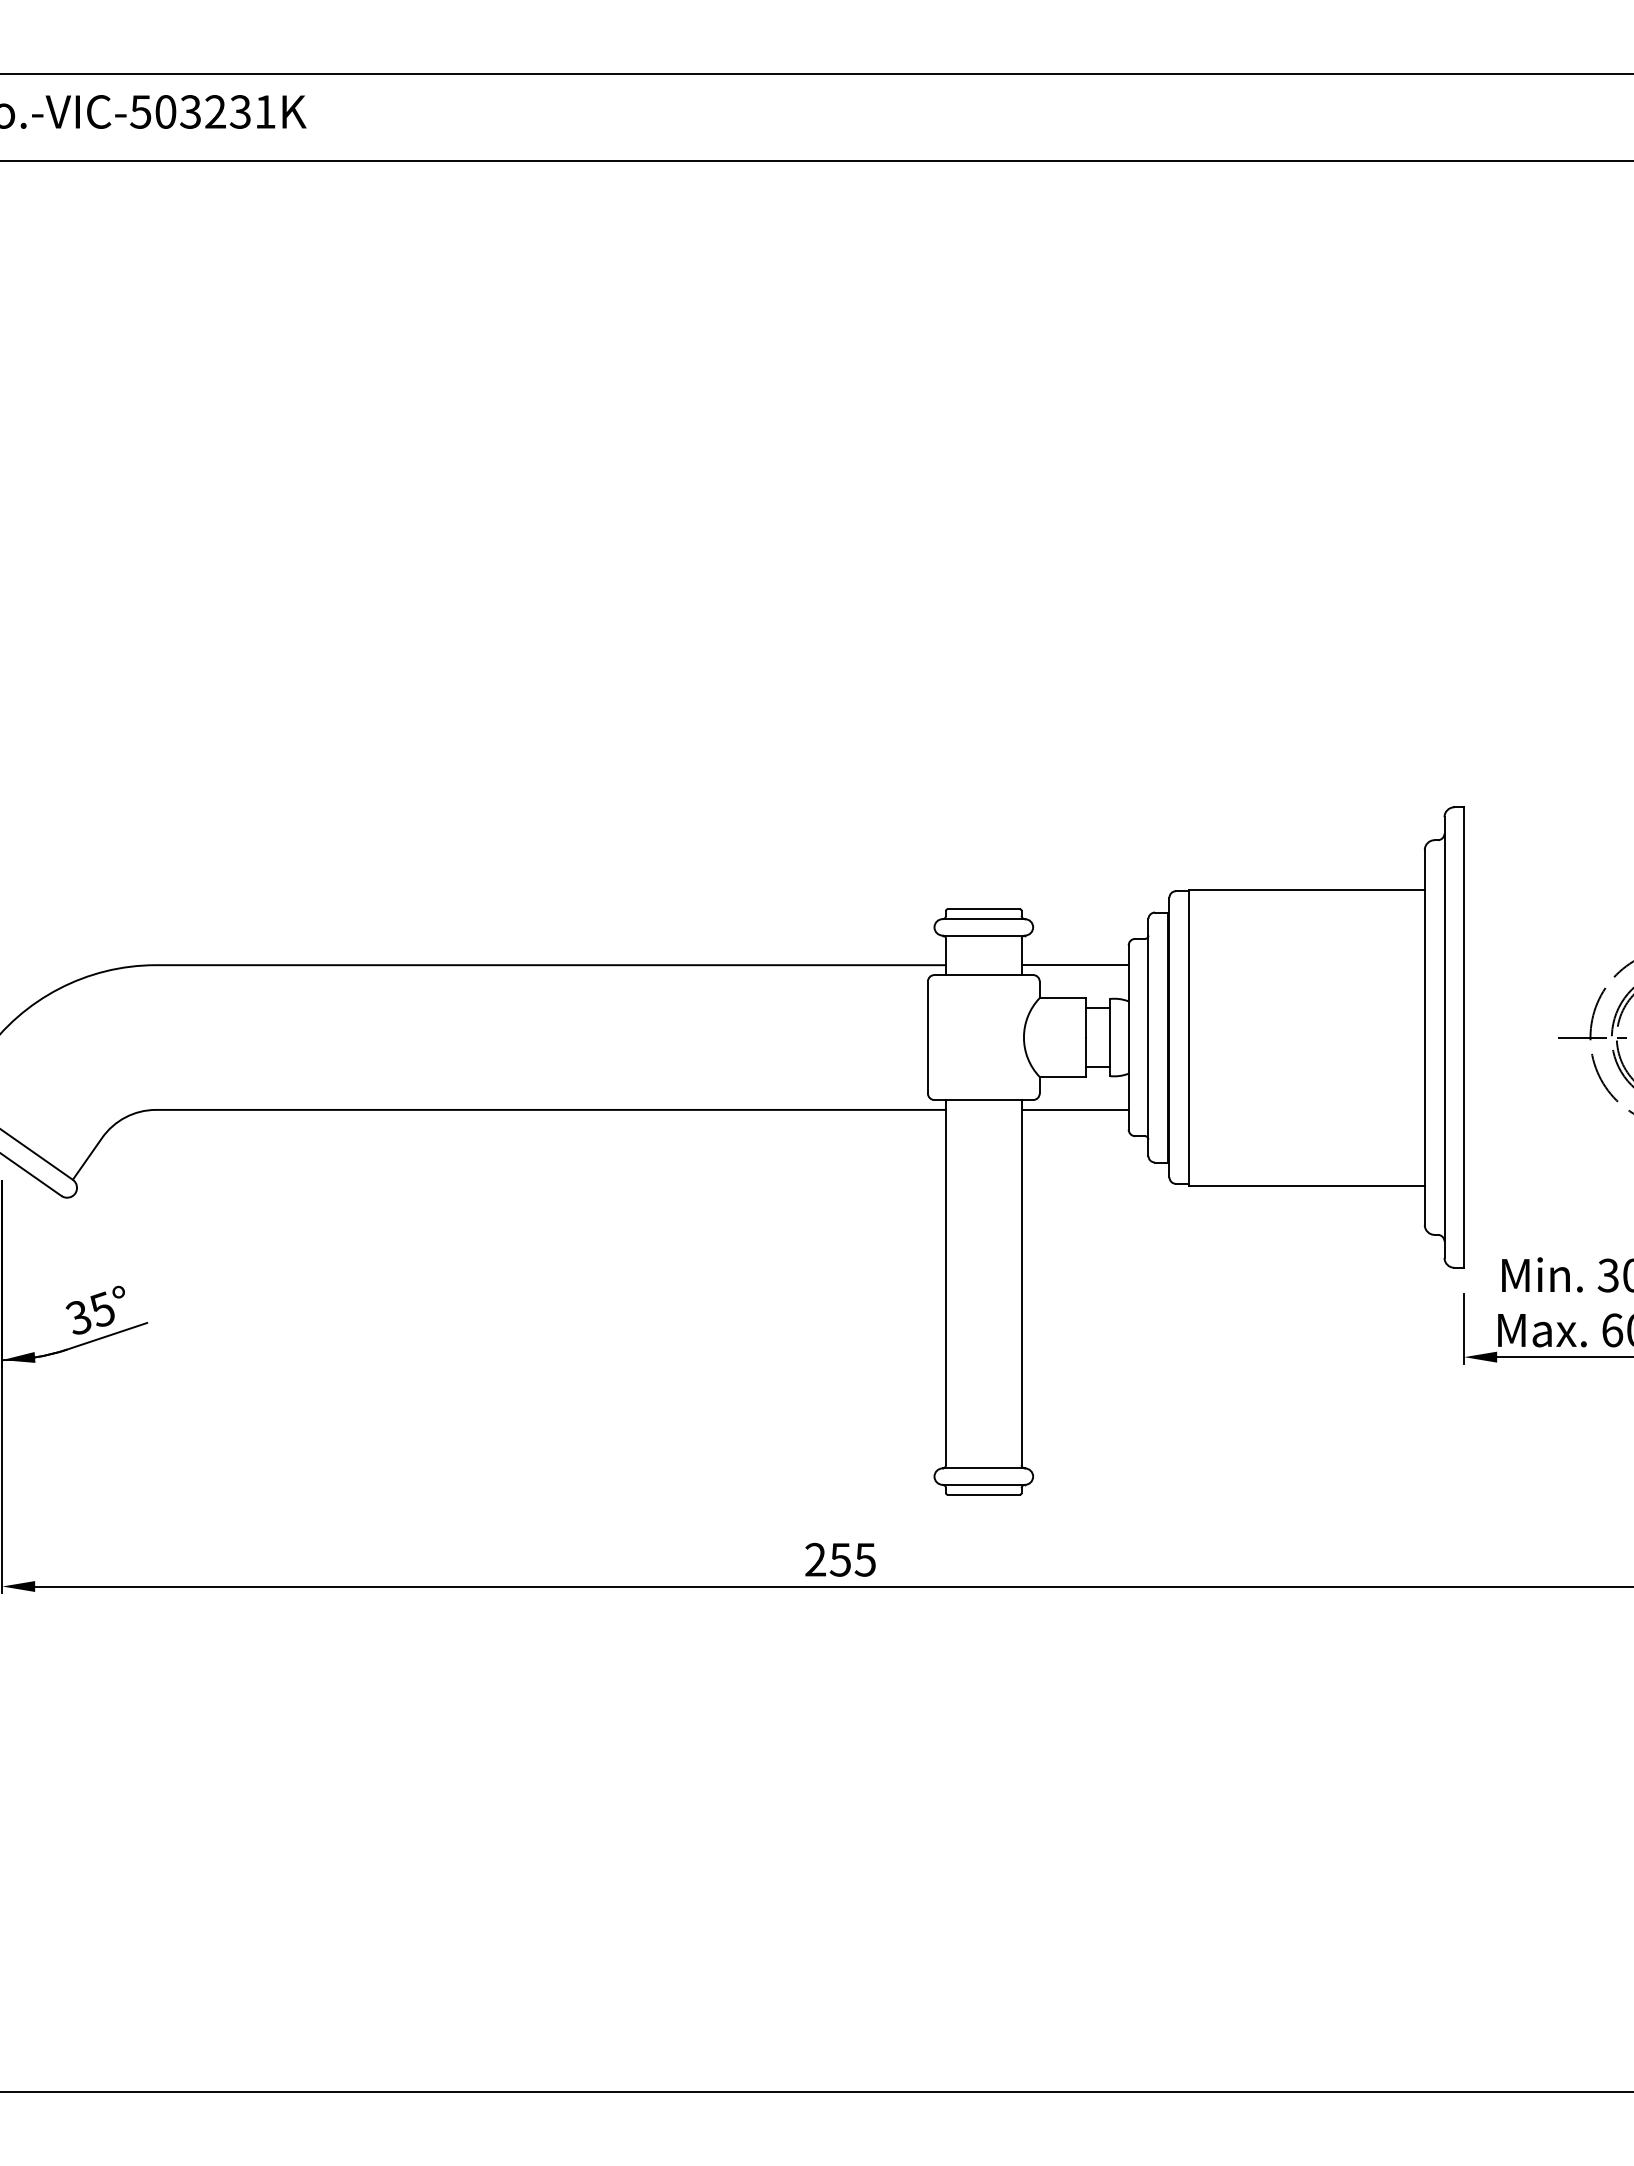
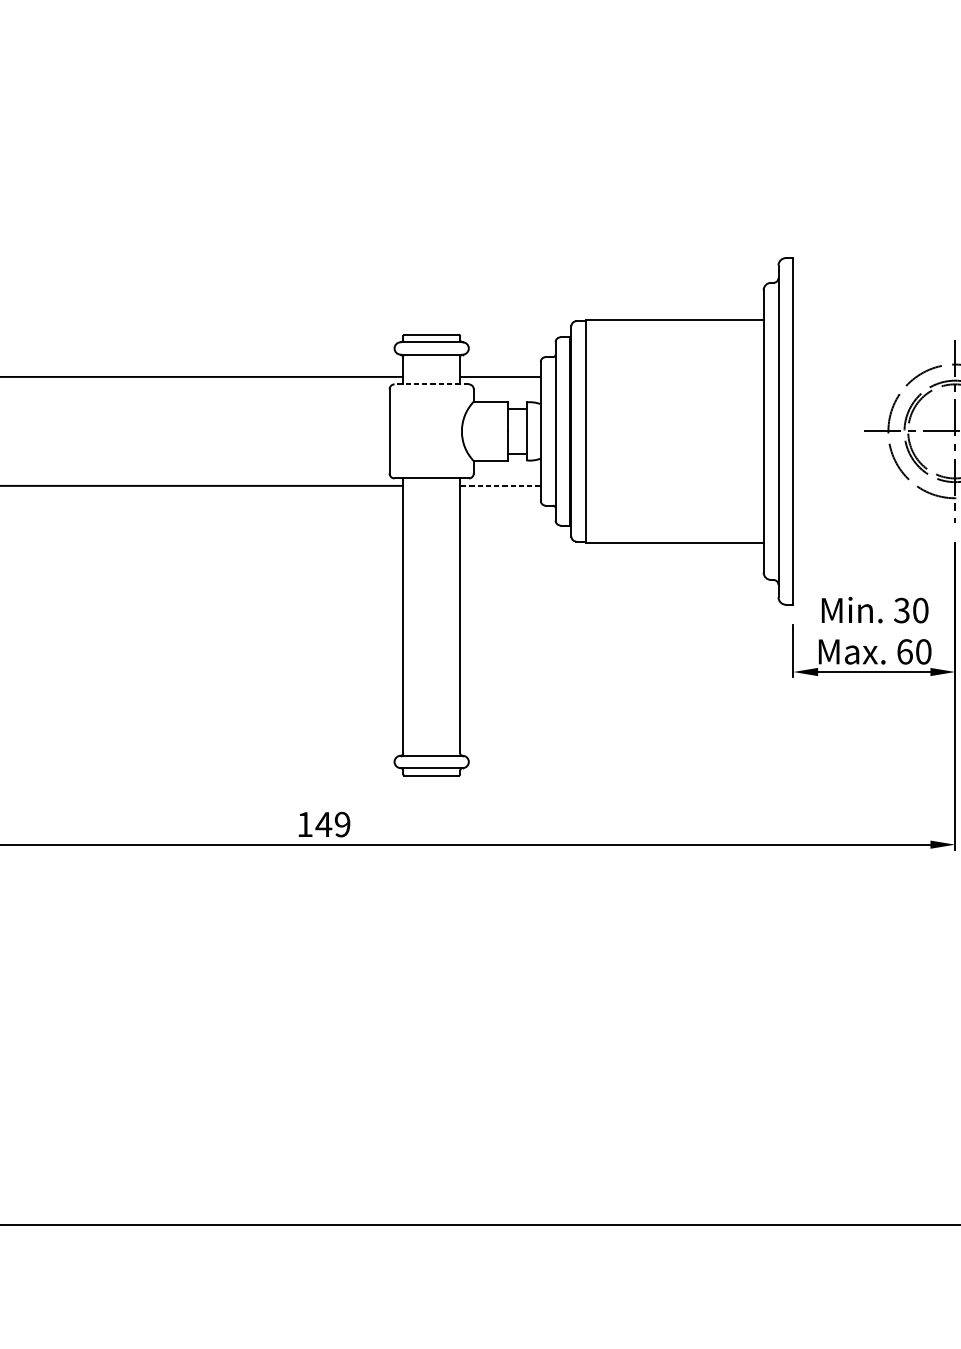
line: (983, 975) -> (431, 384), solid -> dashed
line: (1075, 1109) -> (500, 485), solid -> dashed
text: (840, 1559) -> (323, 824), 255 -> 149

